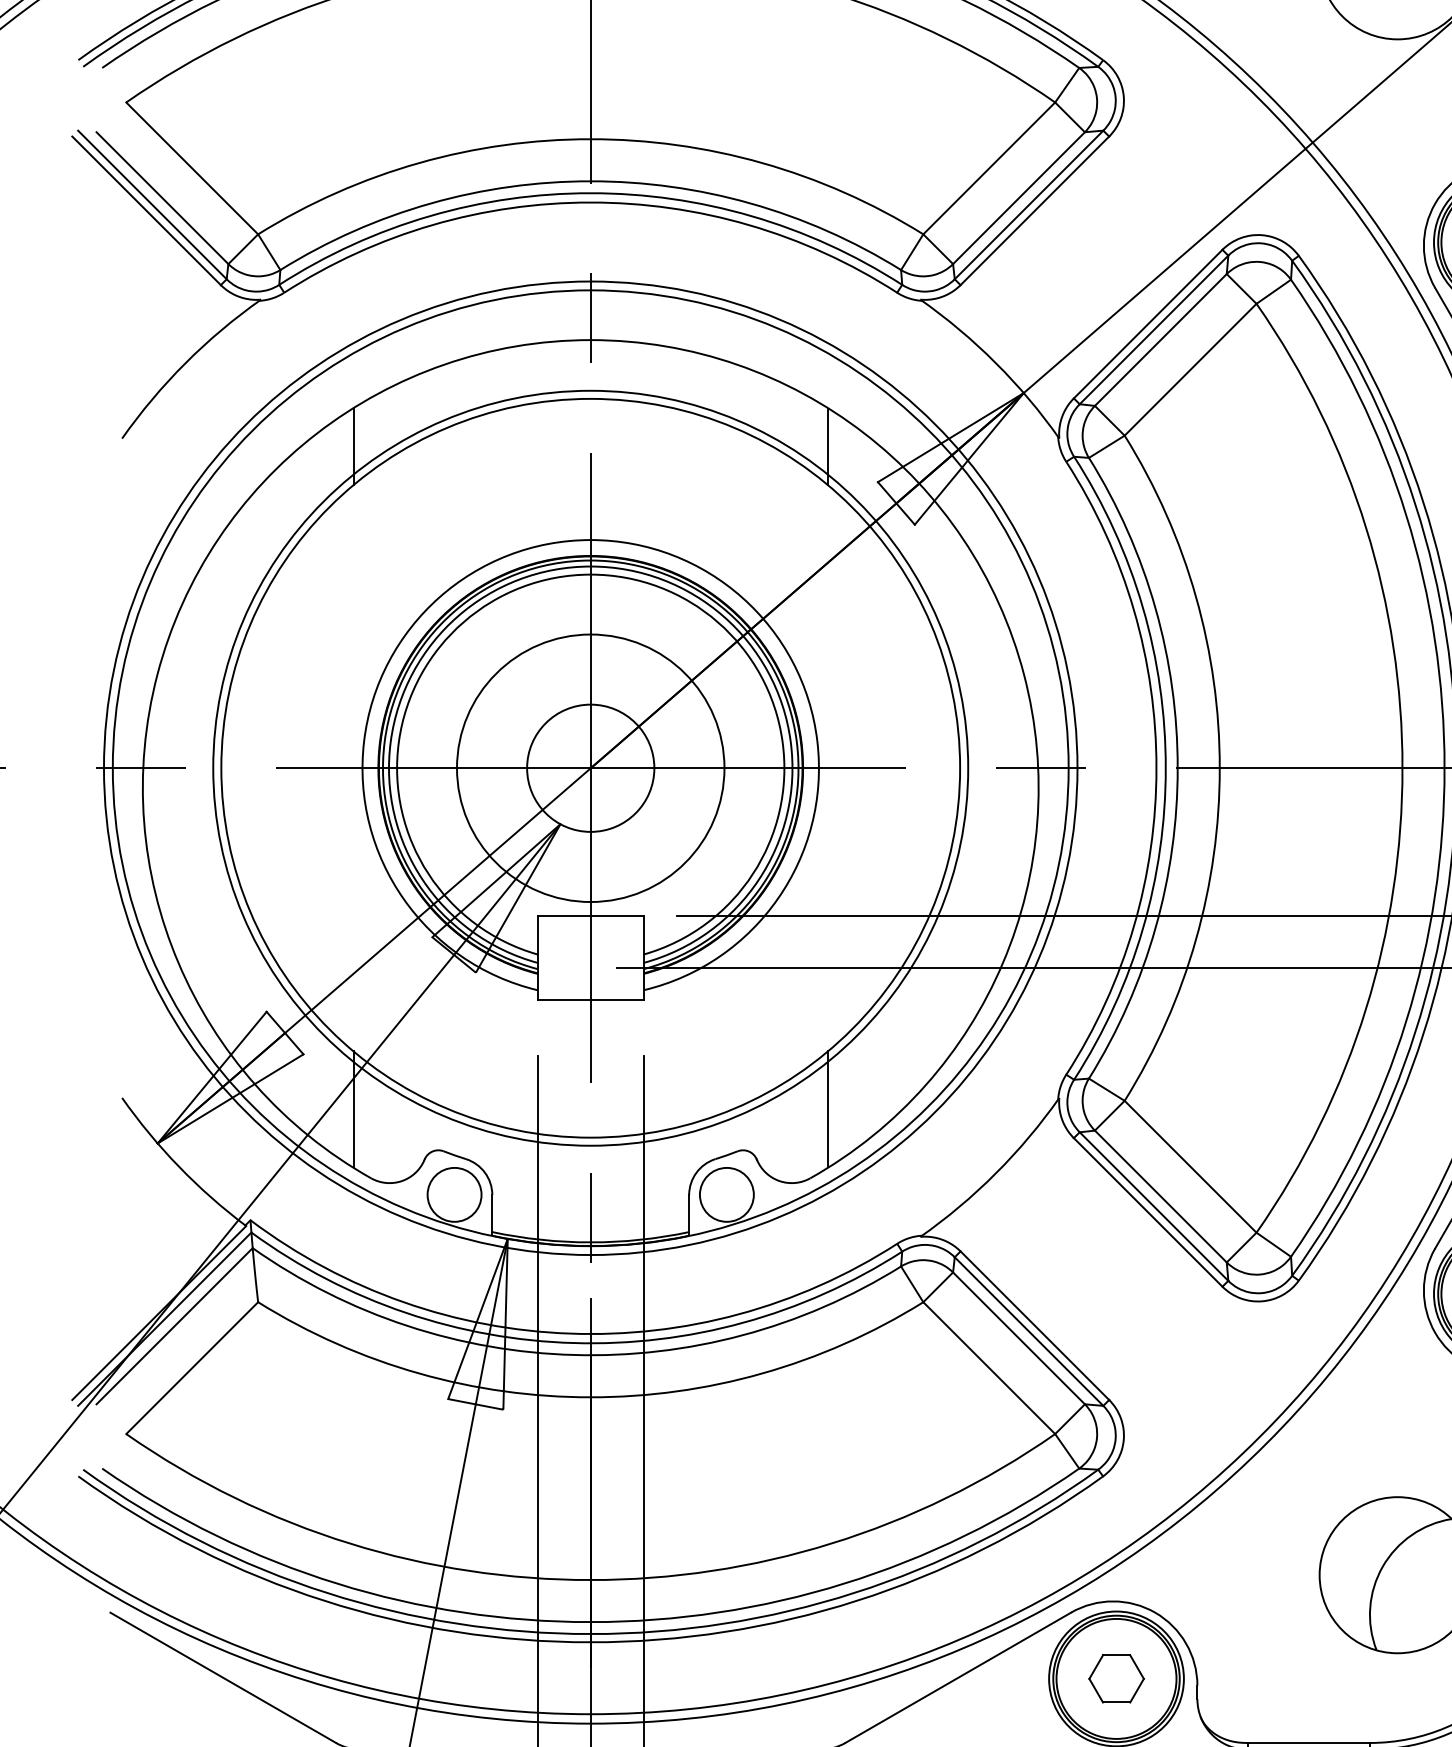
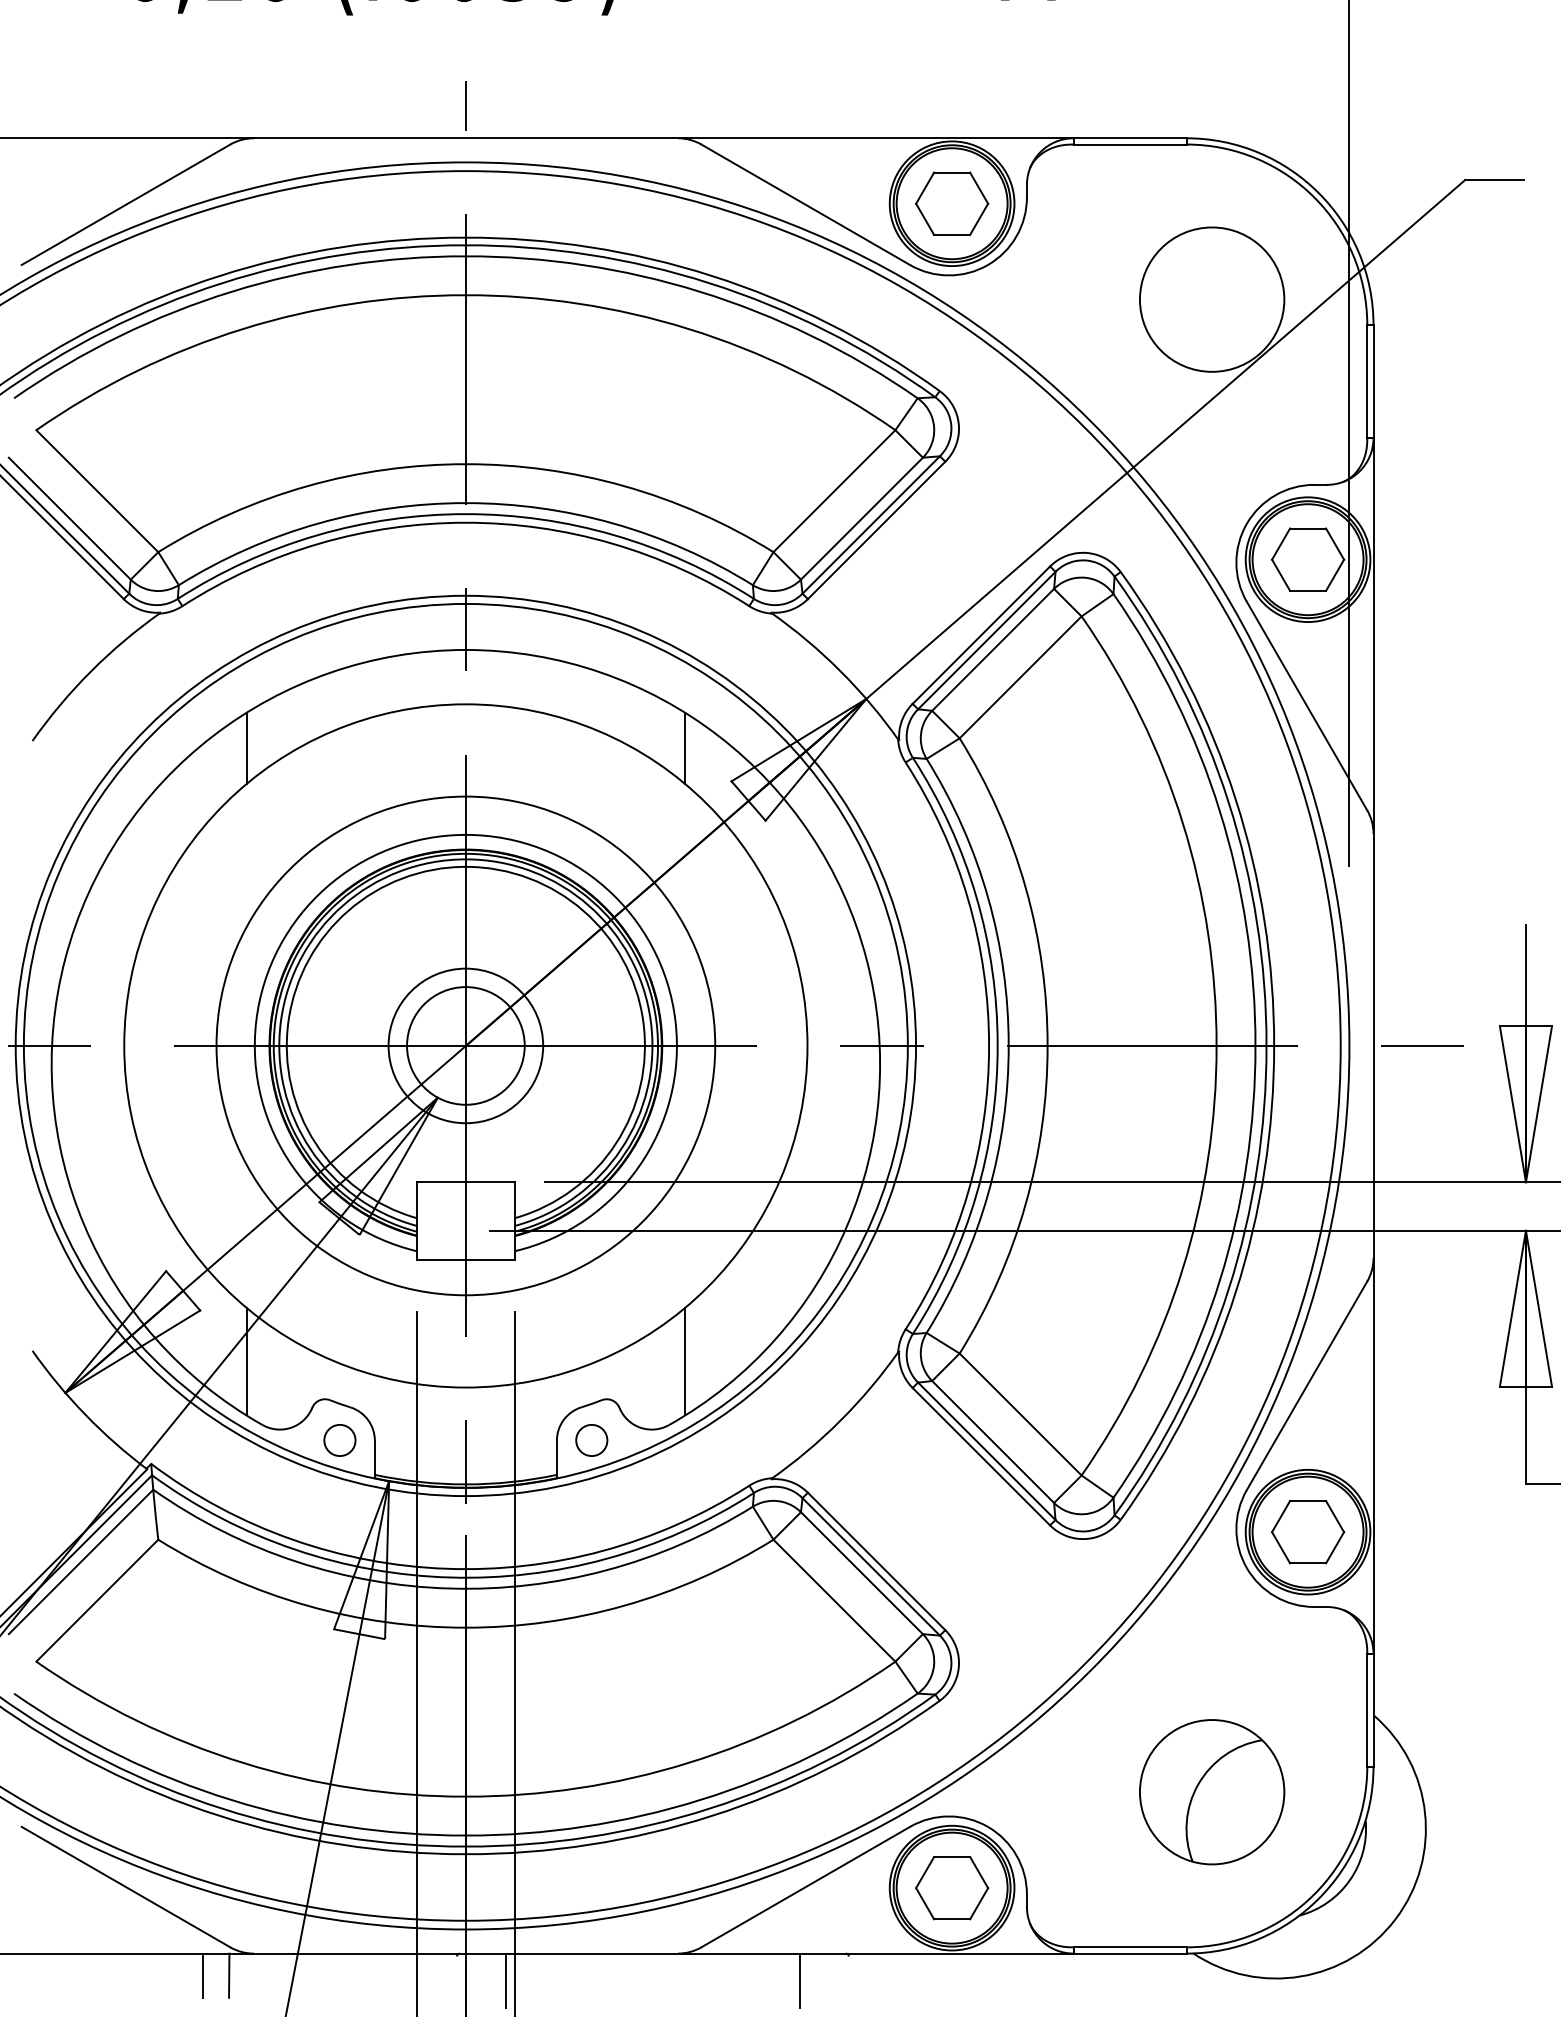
circle: (590, 767) -> (465, 1045), size x0.62
circle: (590, 767) -> (465, 1045), size x0.71
circle: (454, 1194) -> (339, 1440), size x0.62
circle: (726, 1194) -> (591, 1440), size x0.62
part: (1116, 1678) -> (952, 1887), size x1.43

